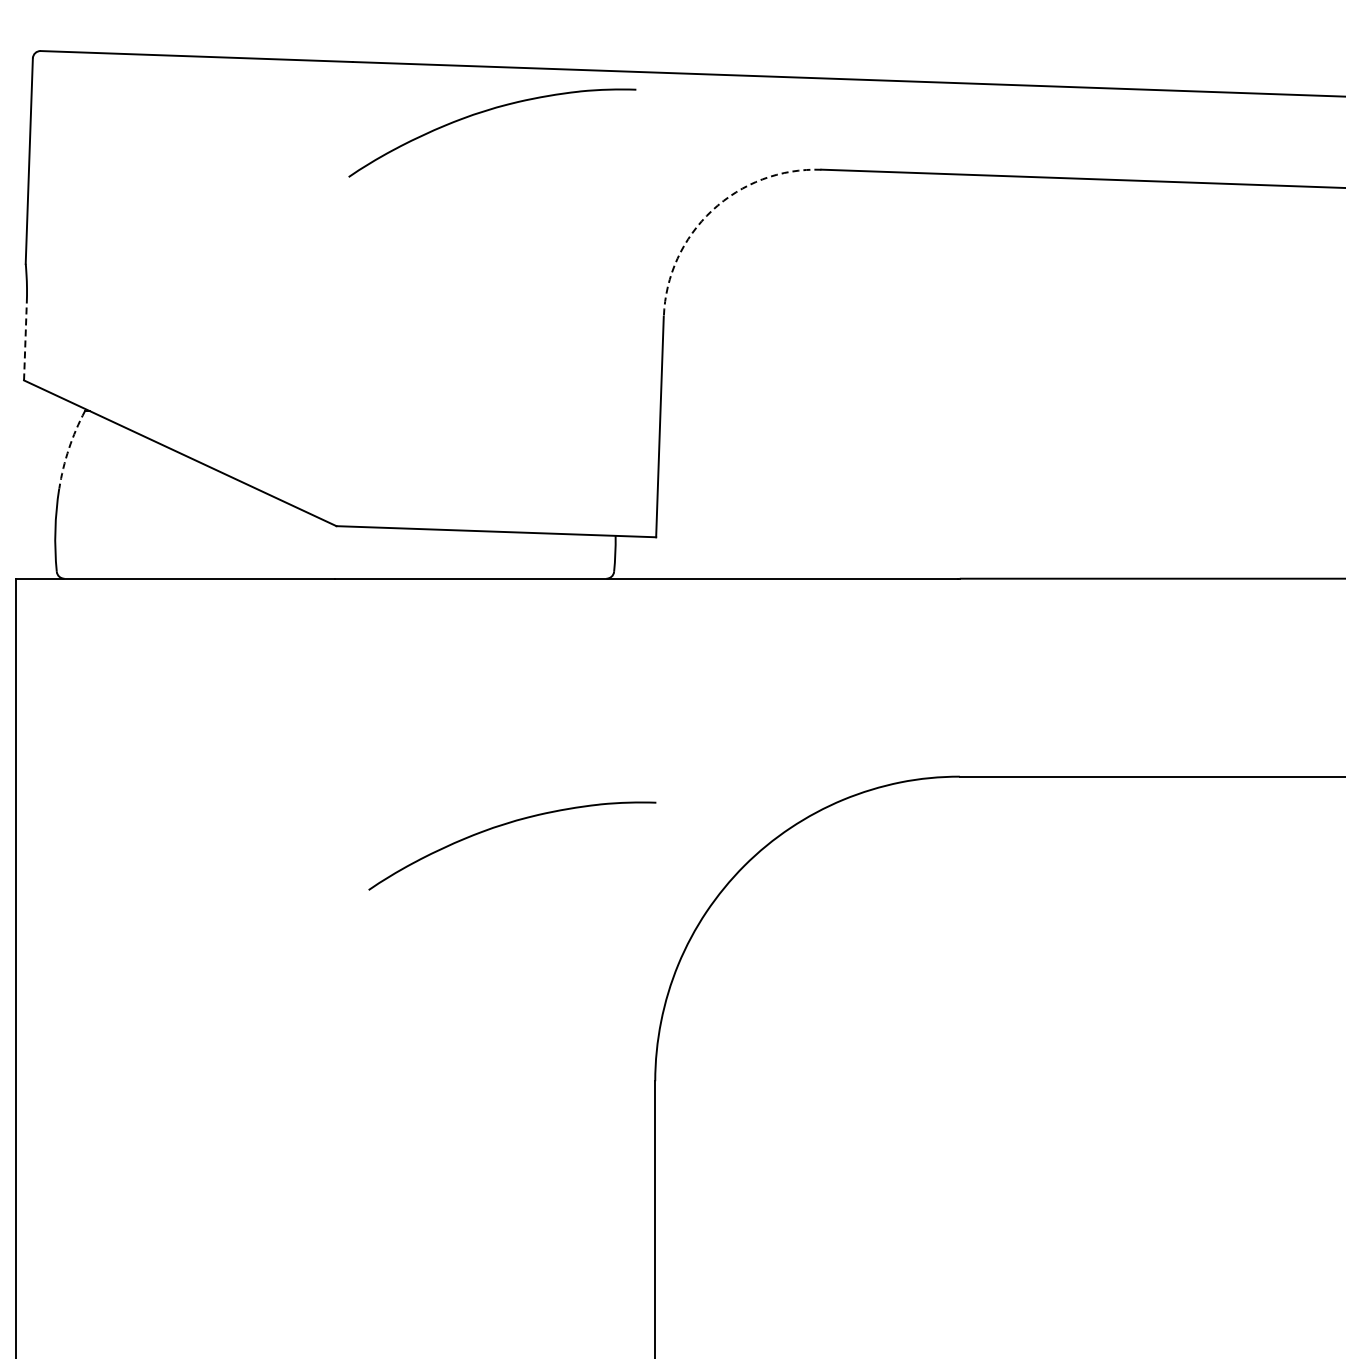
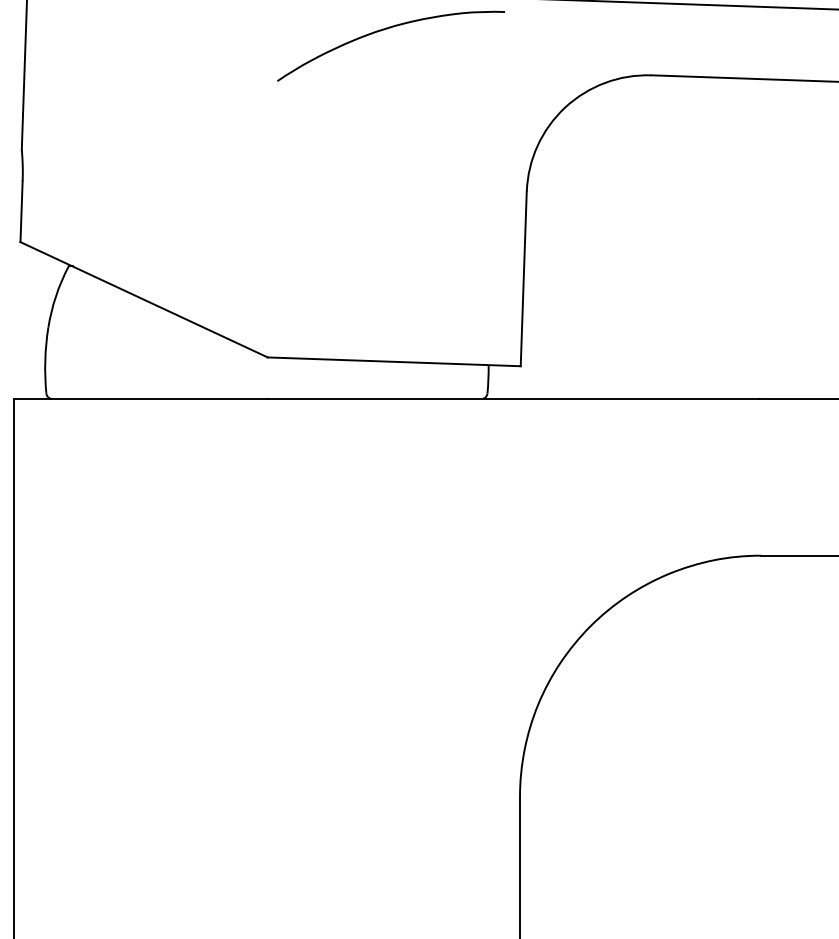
arc: (712, 210) -> (565, 107), dashed -> solid
line: (25, 341) -> (21, 211), dashed -> solid
arc: (68, 448) -> (55, 295), dashed -> solid
curve: (504, 825) -> (400, 594), removed

